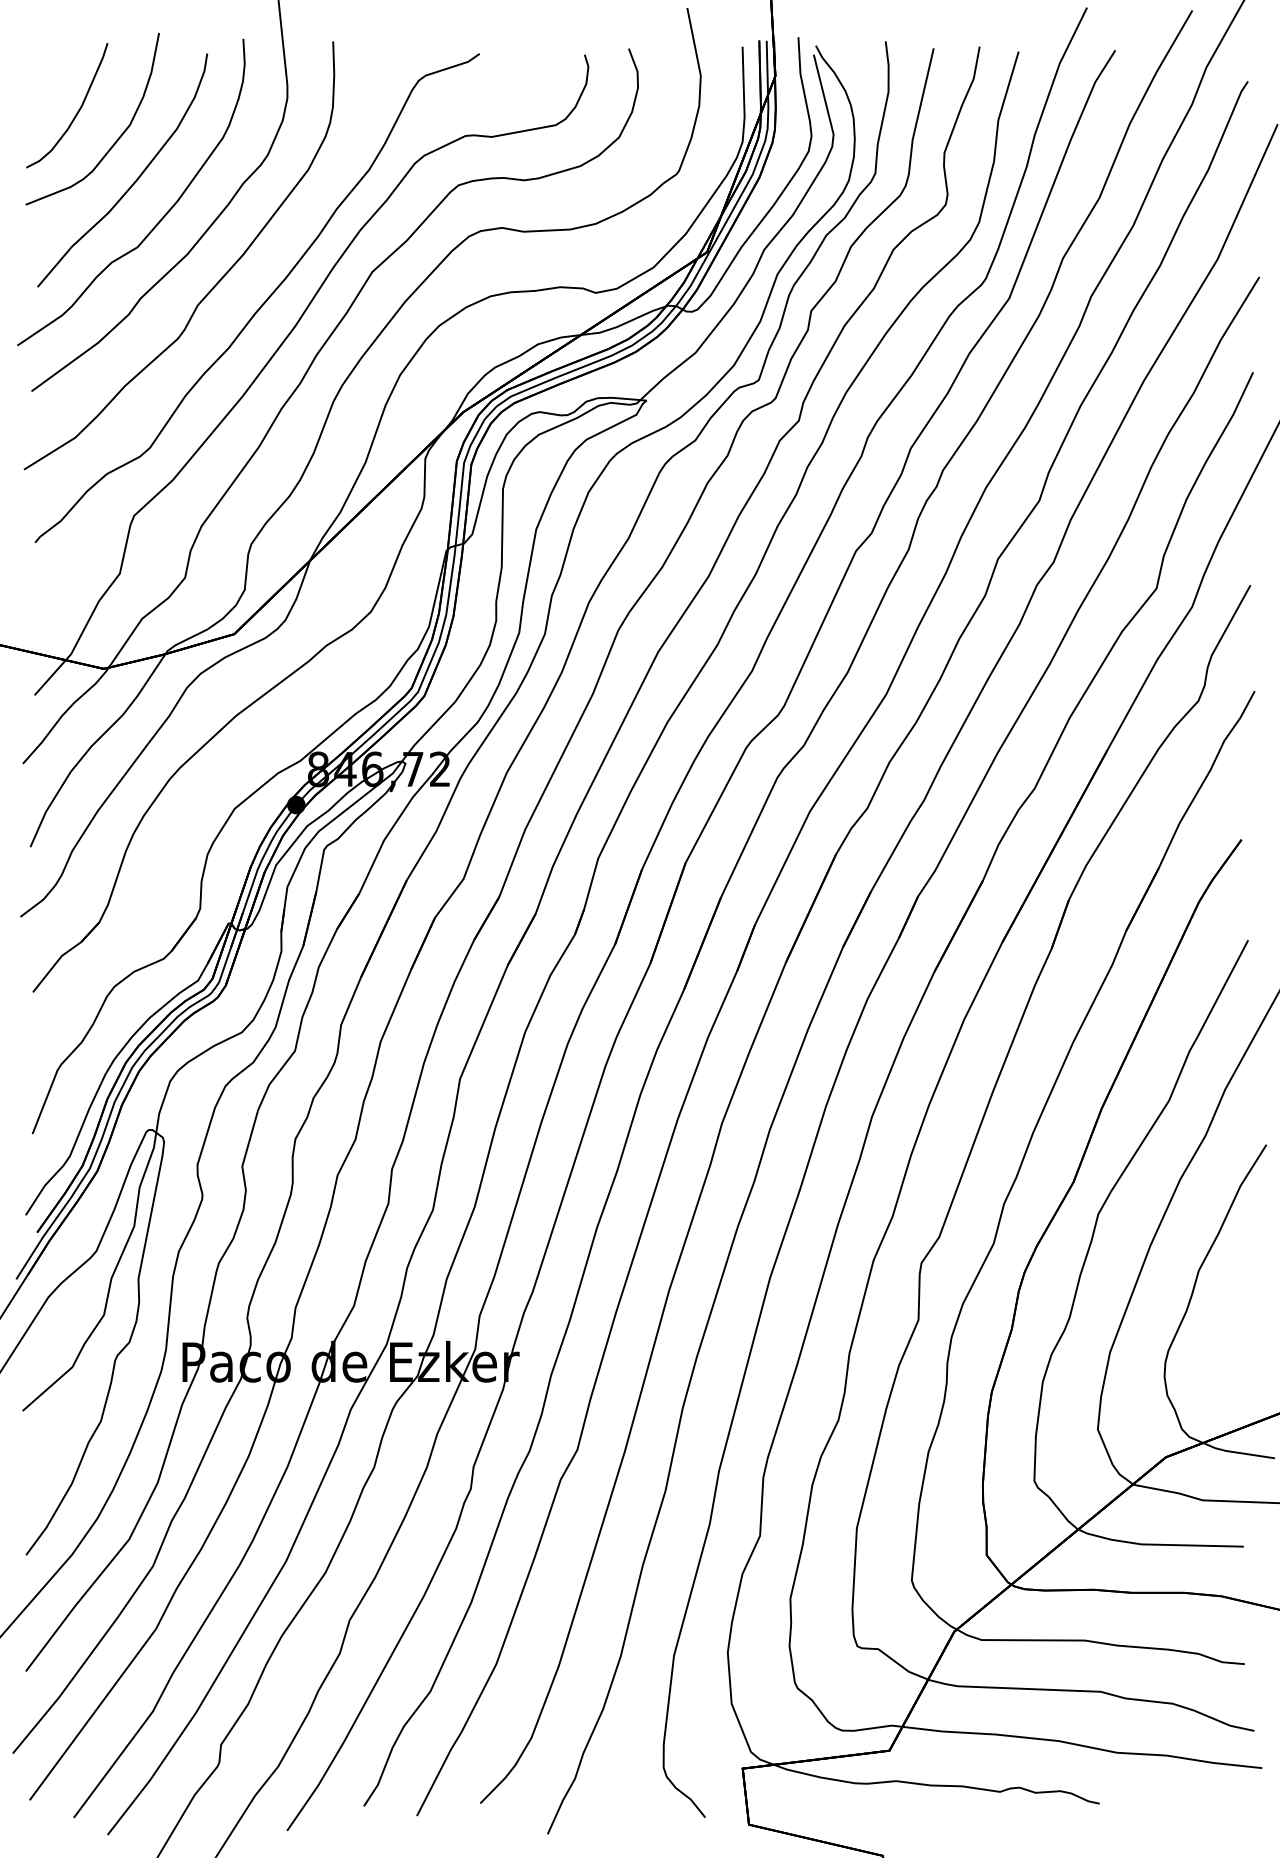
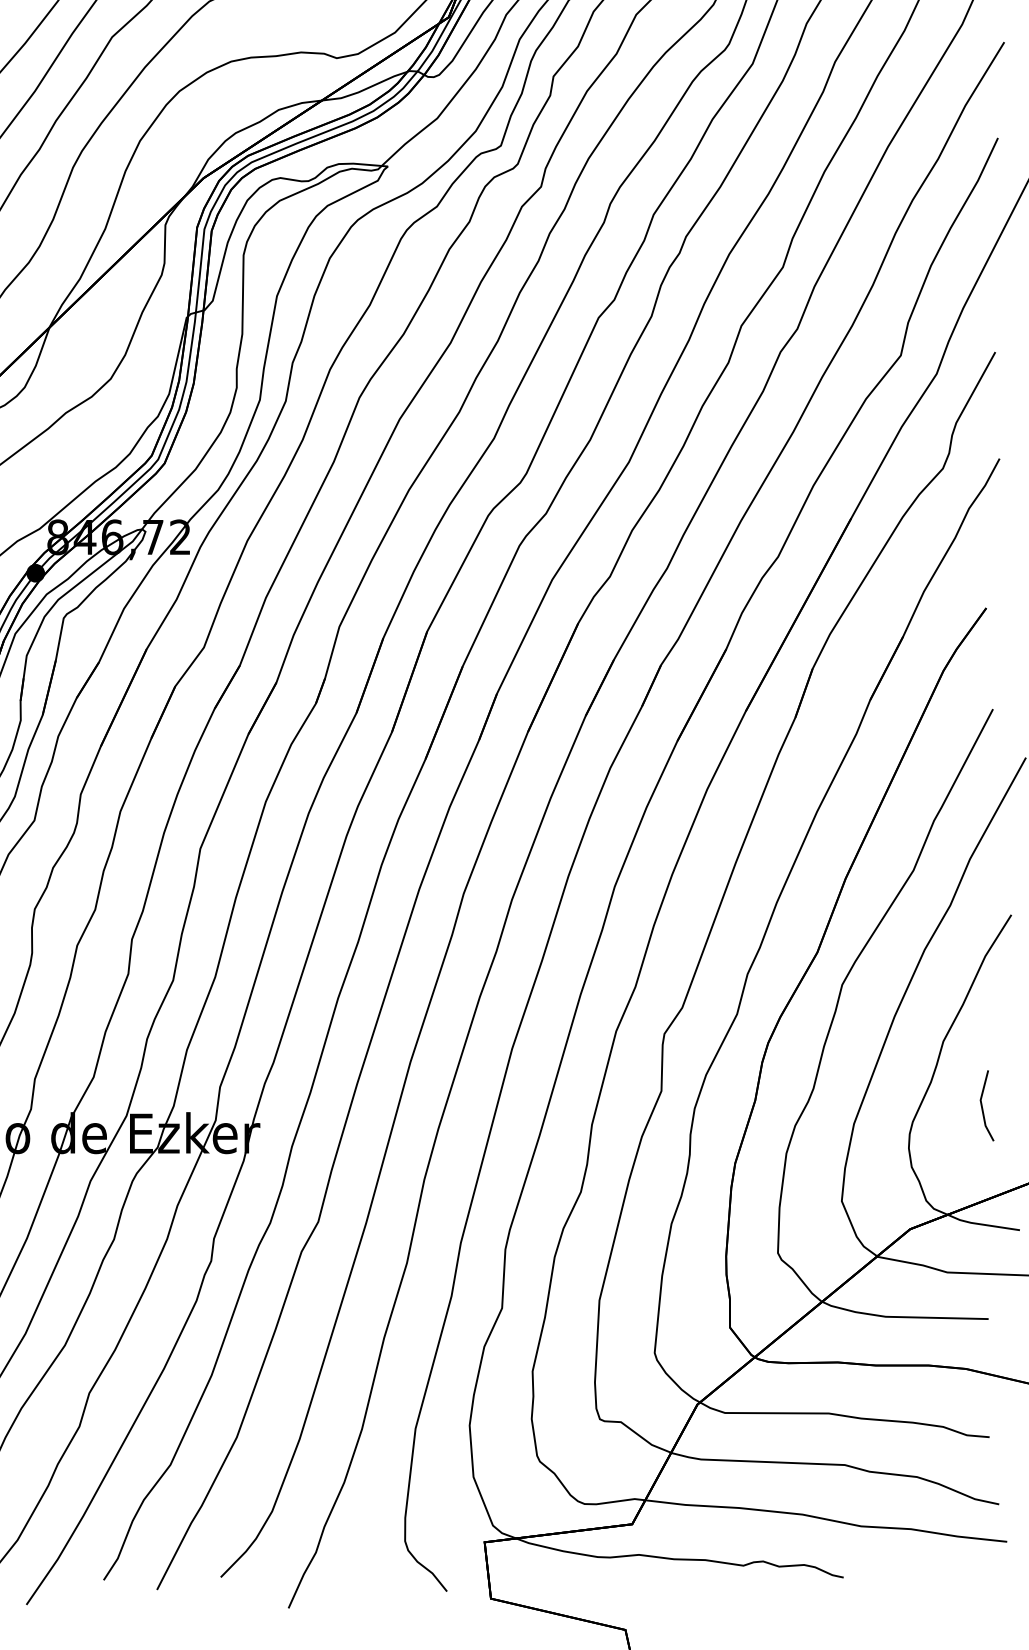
line: (1238, 1335) -> (983, 1106), added

